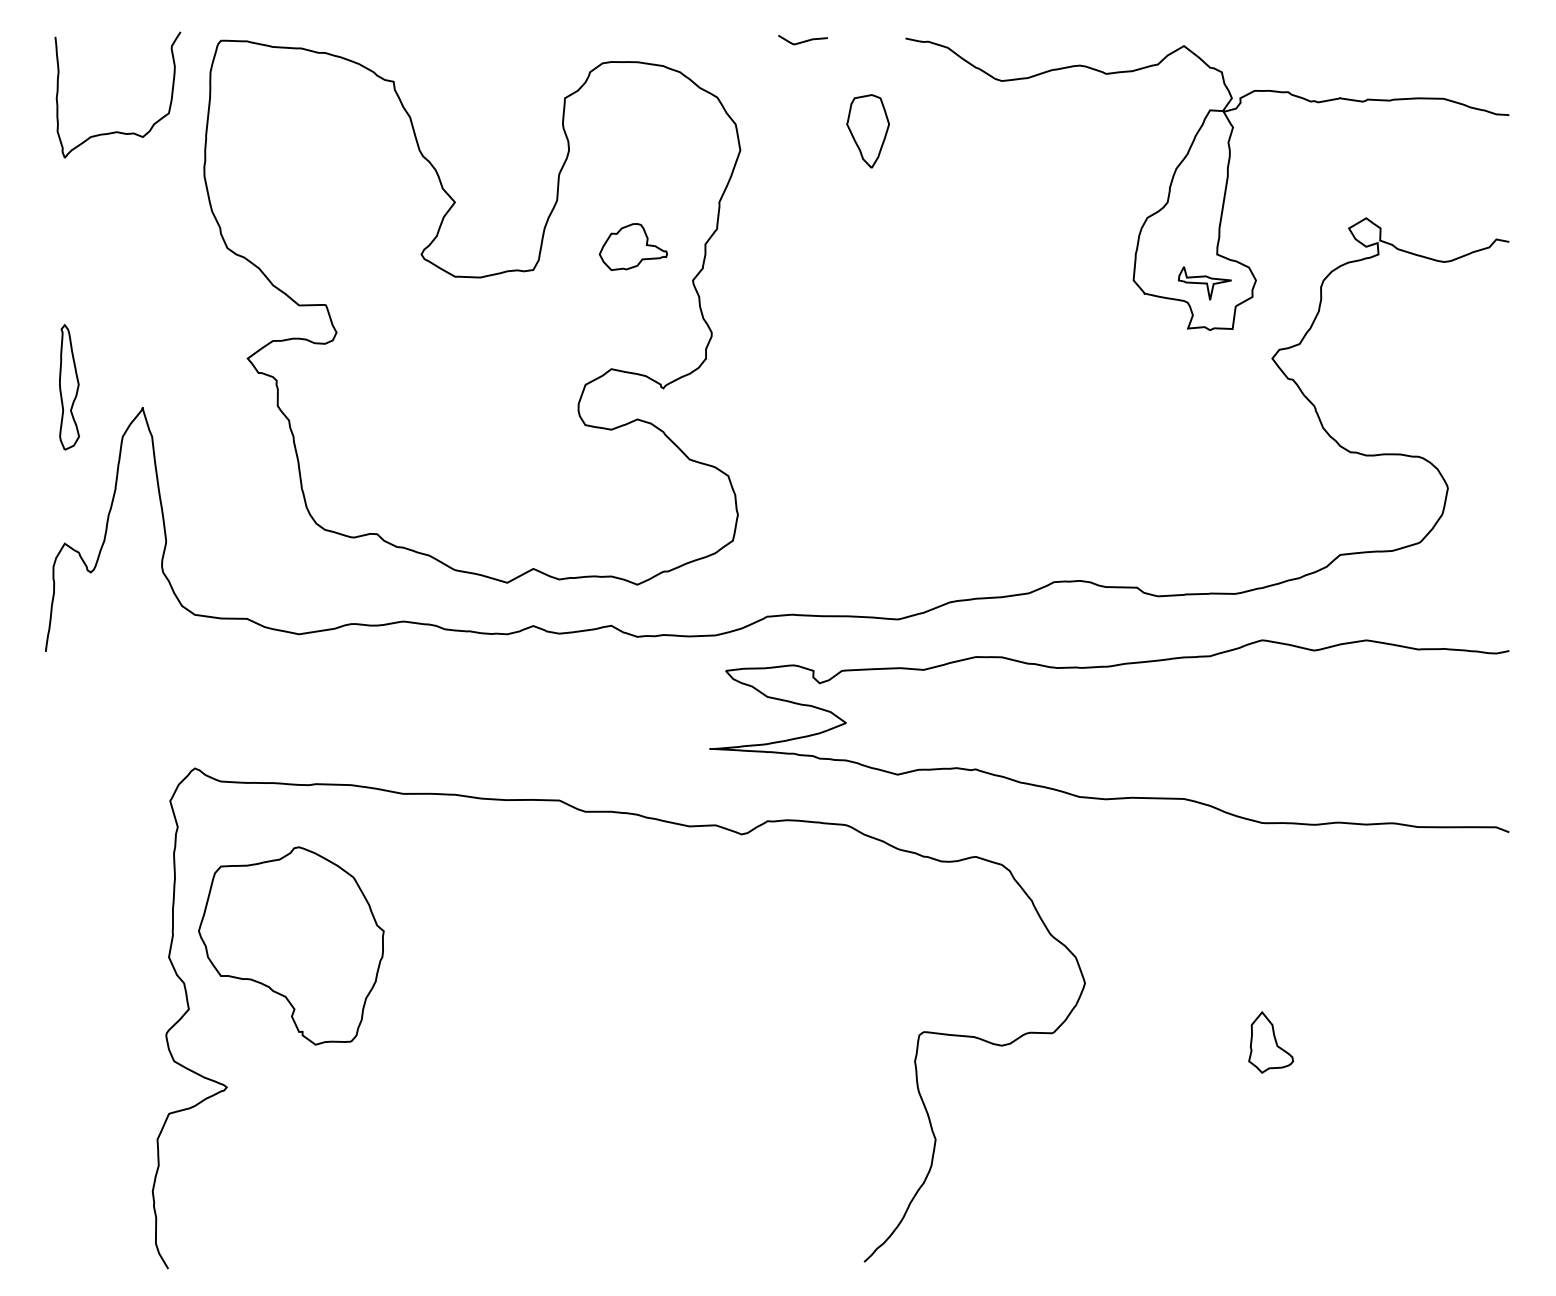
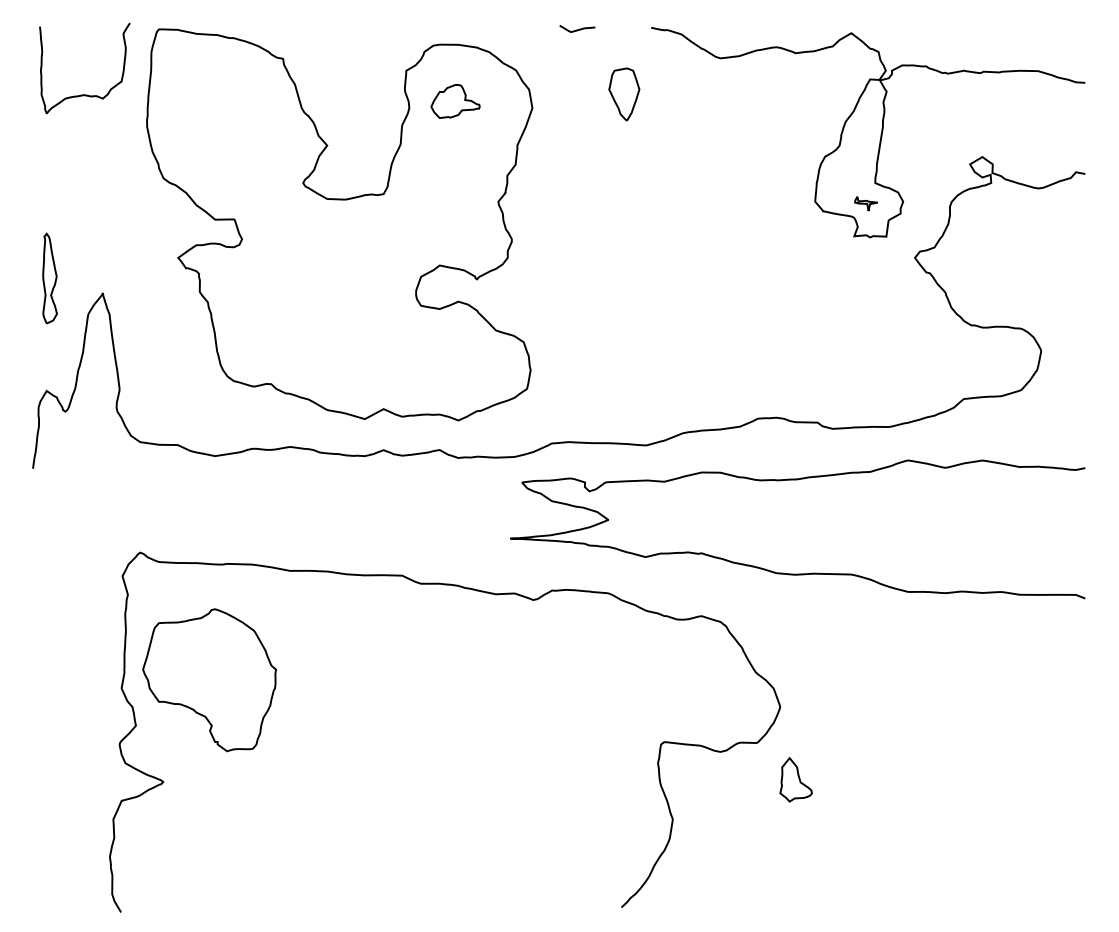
part: (632, 246) -> (454, 101), moved
part: (1204, 283) -> (866, 203), size x0.6
part: (1271, 1042) -> (796, 779), moved

